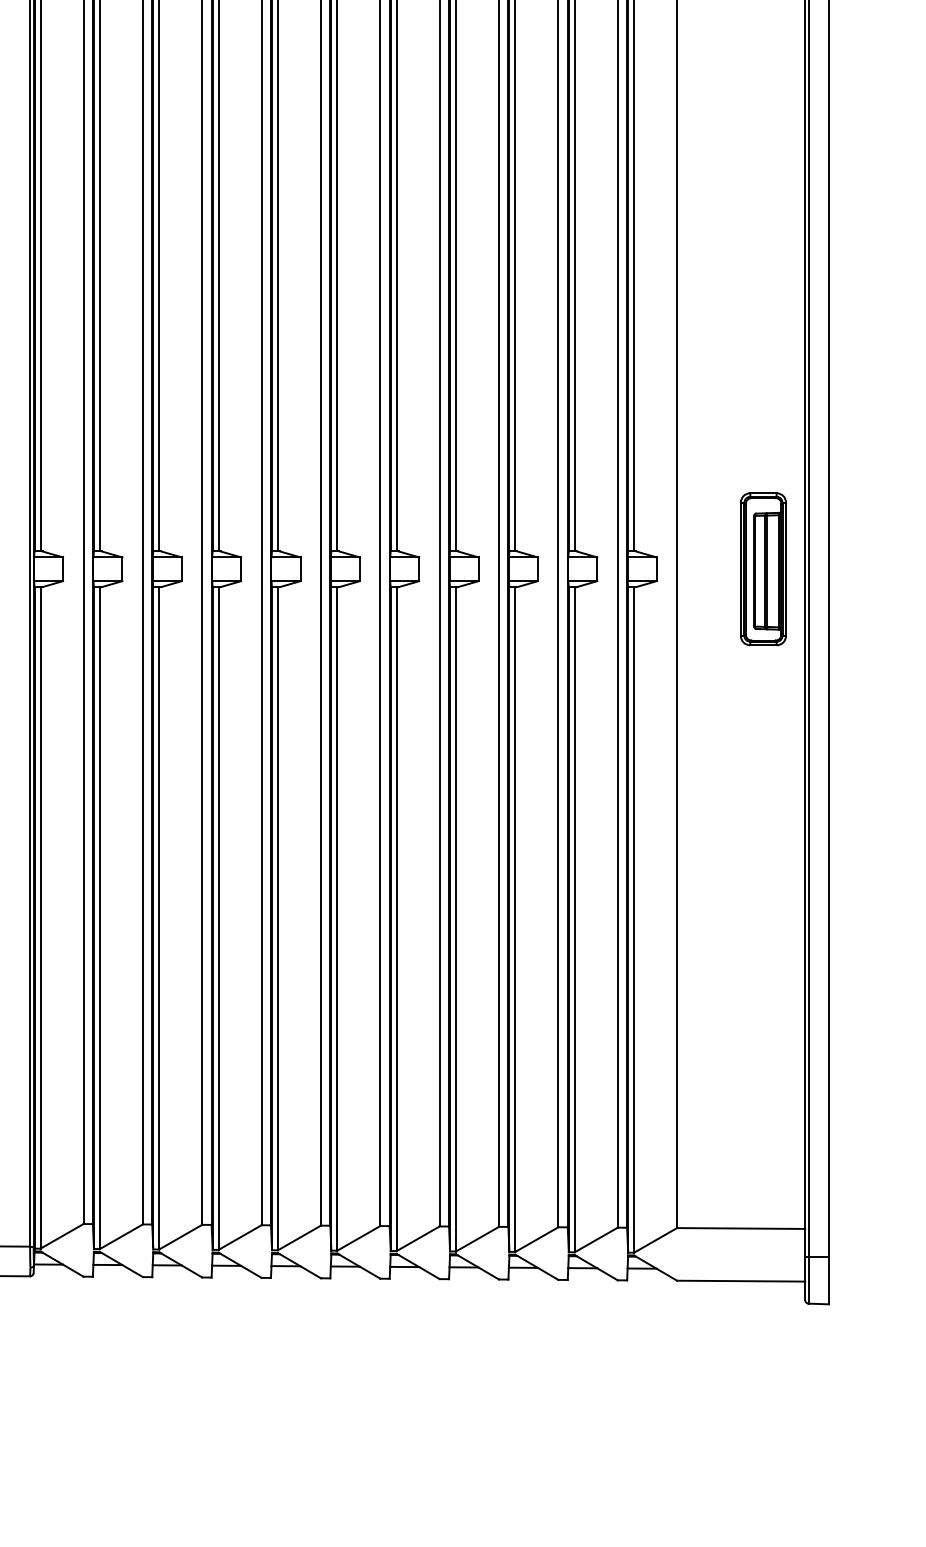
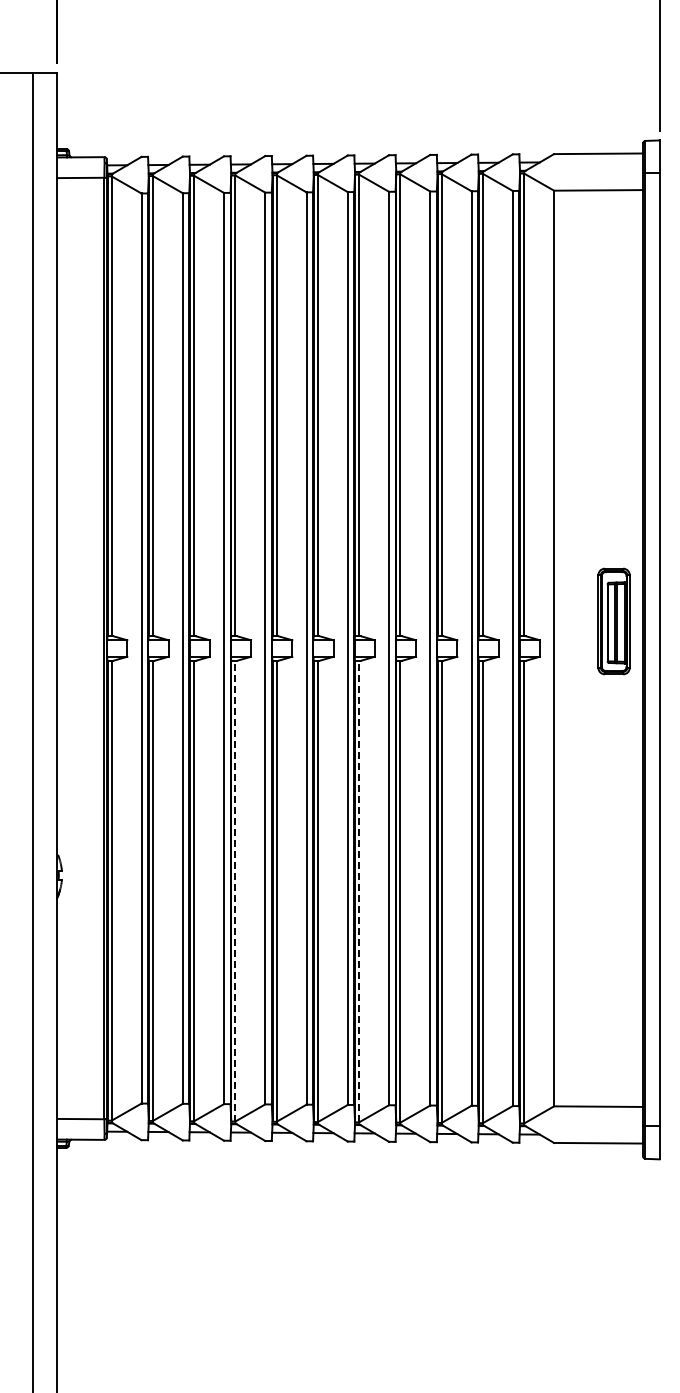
part: (762, 569) -> (613, 621), moved
line: (218, 917) -> (235, 890), solid -> dashed
line: (397, 918) -> (359, 891), solid -> dashed

